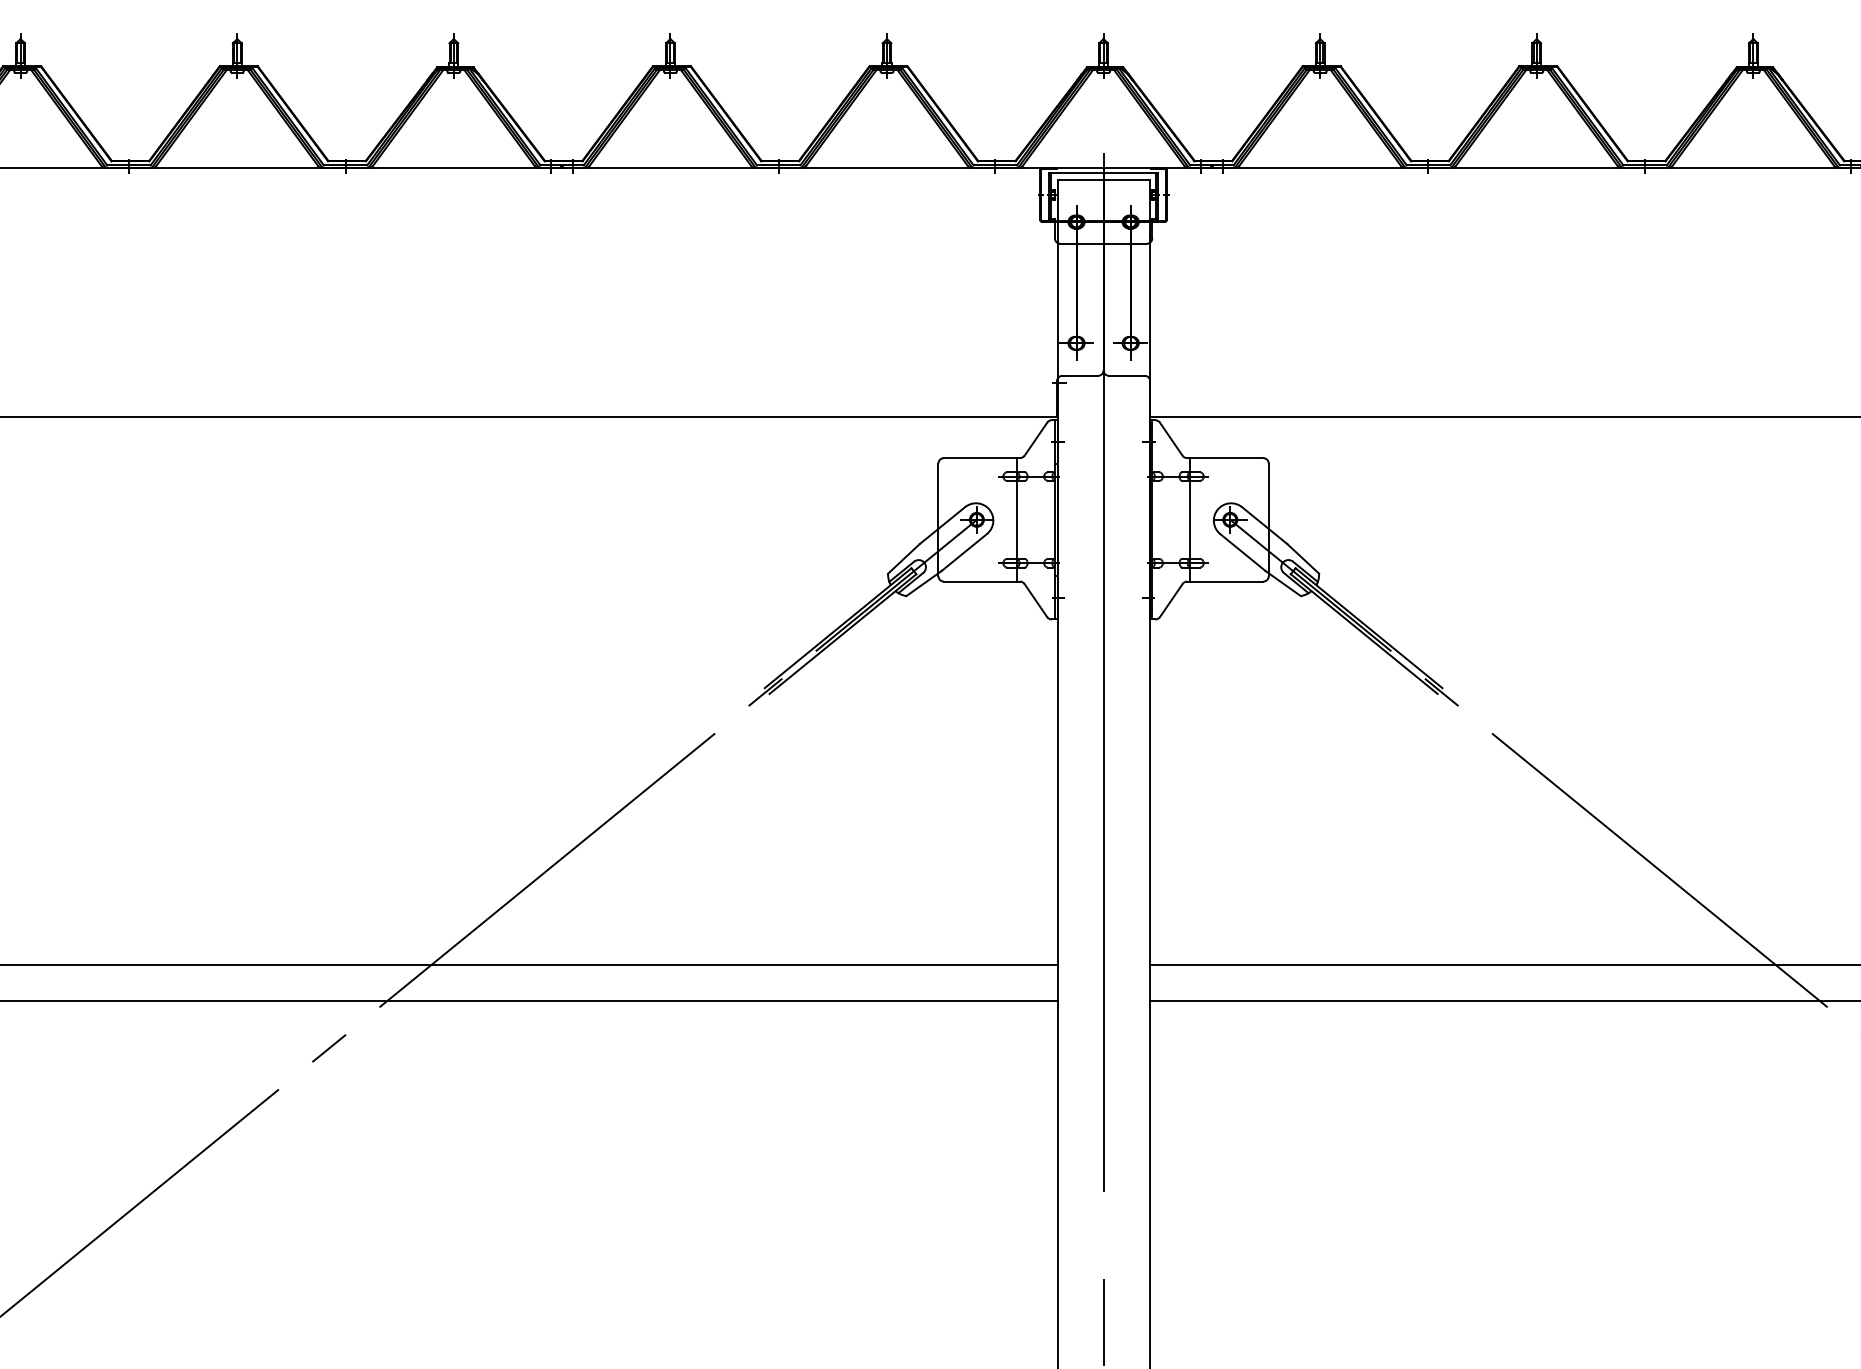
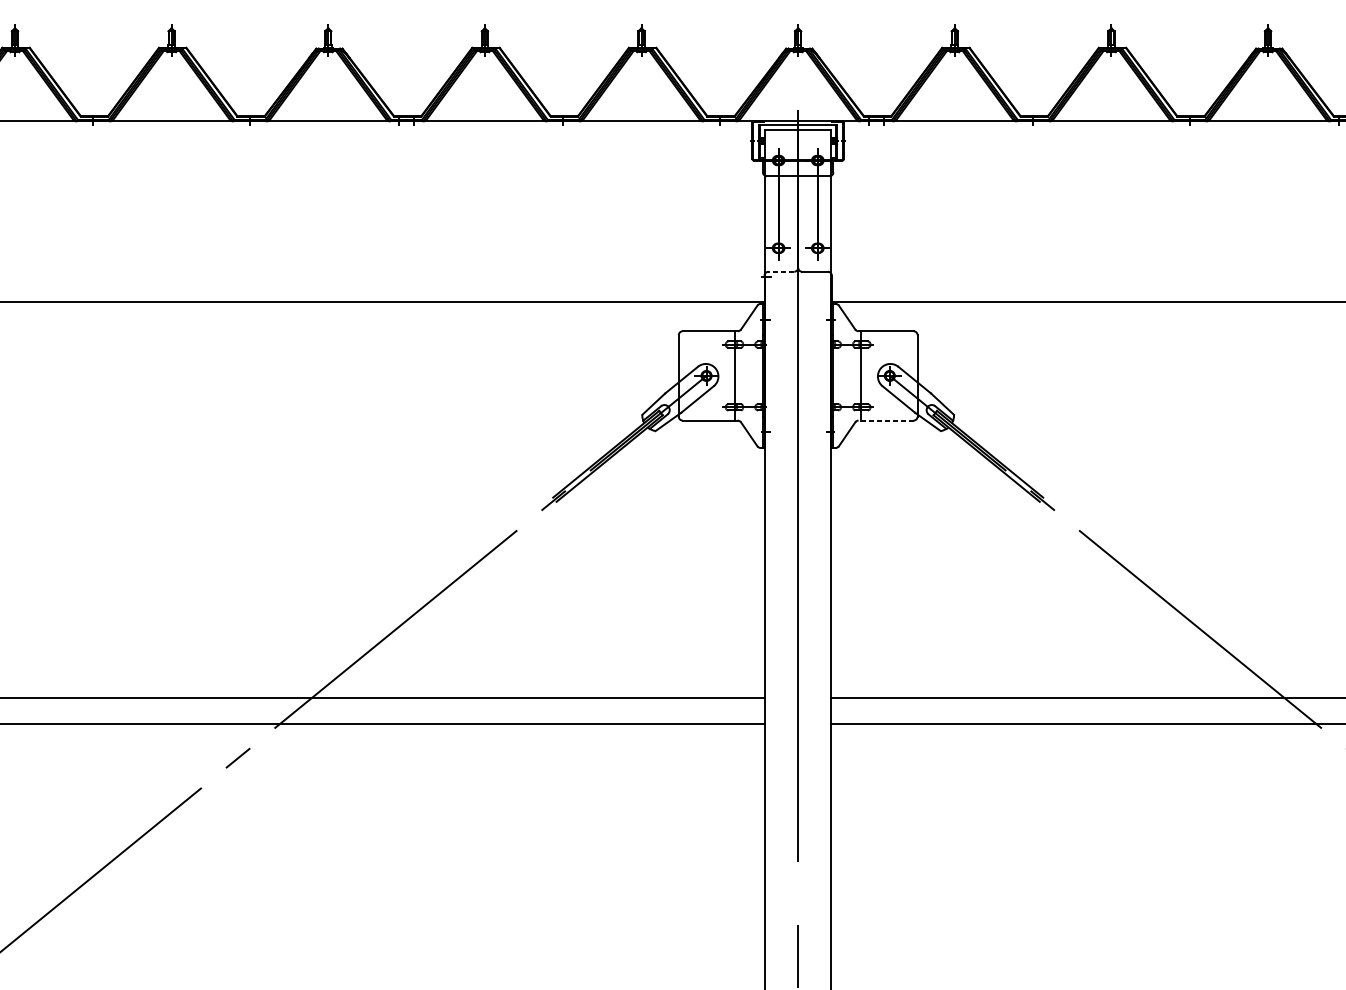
line: (1080, 375) -> (781, 271), solid -> dashed
line: (1224, 581) -> (885, 420), solid -> dashed

